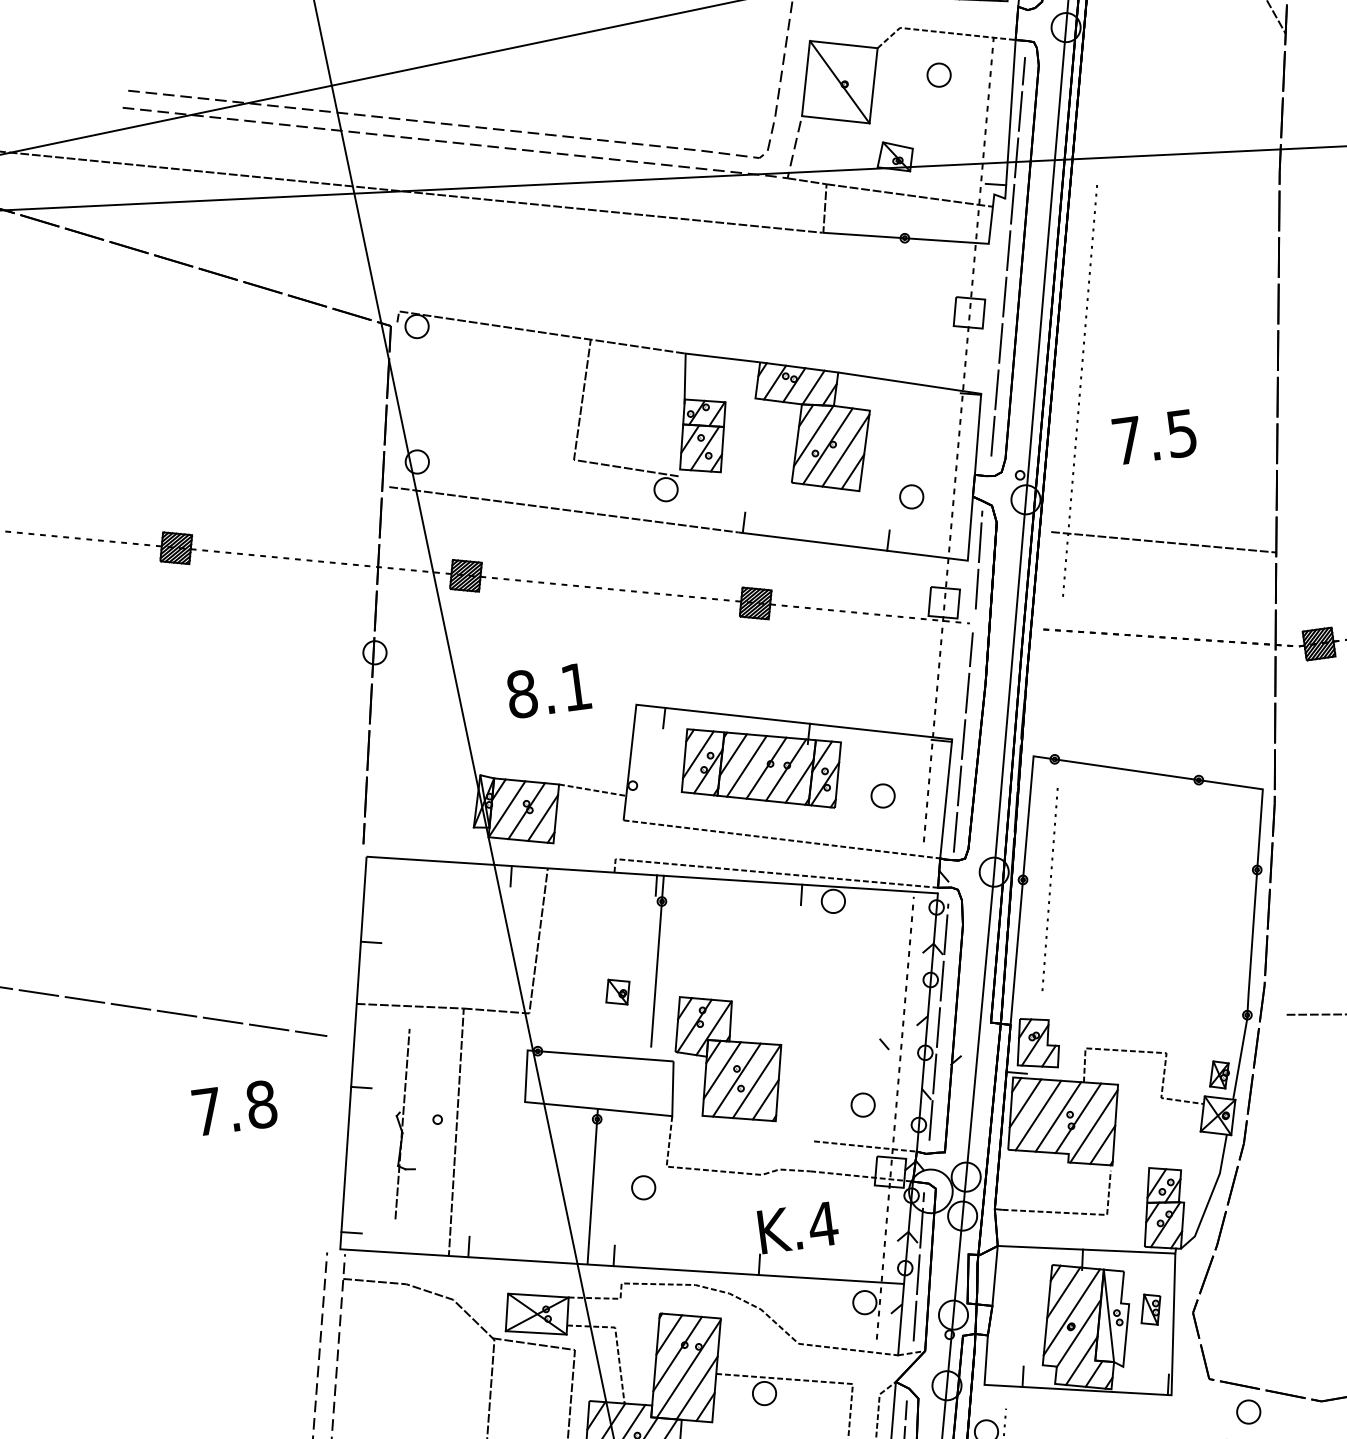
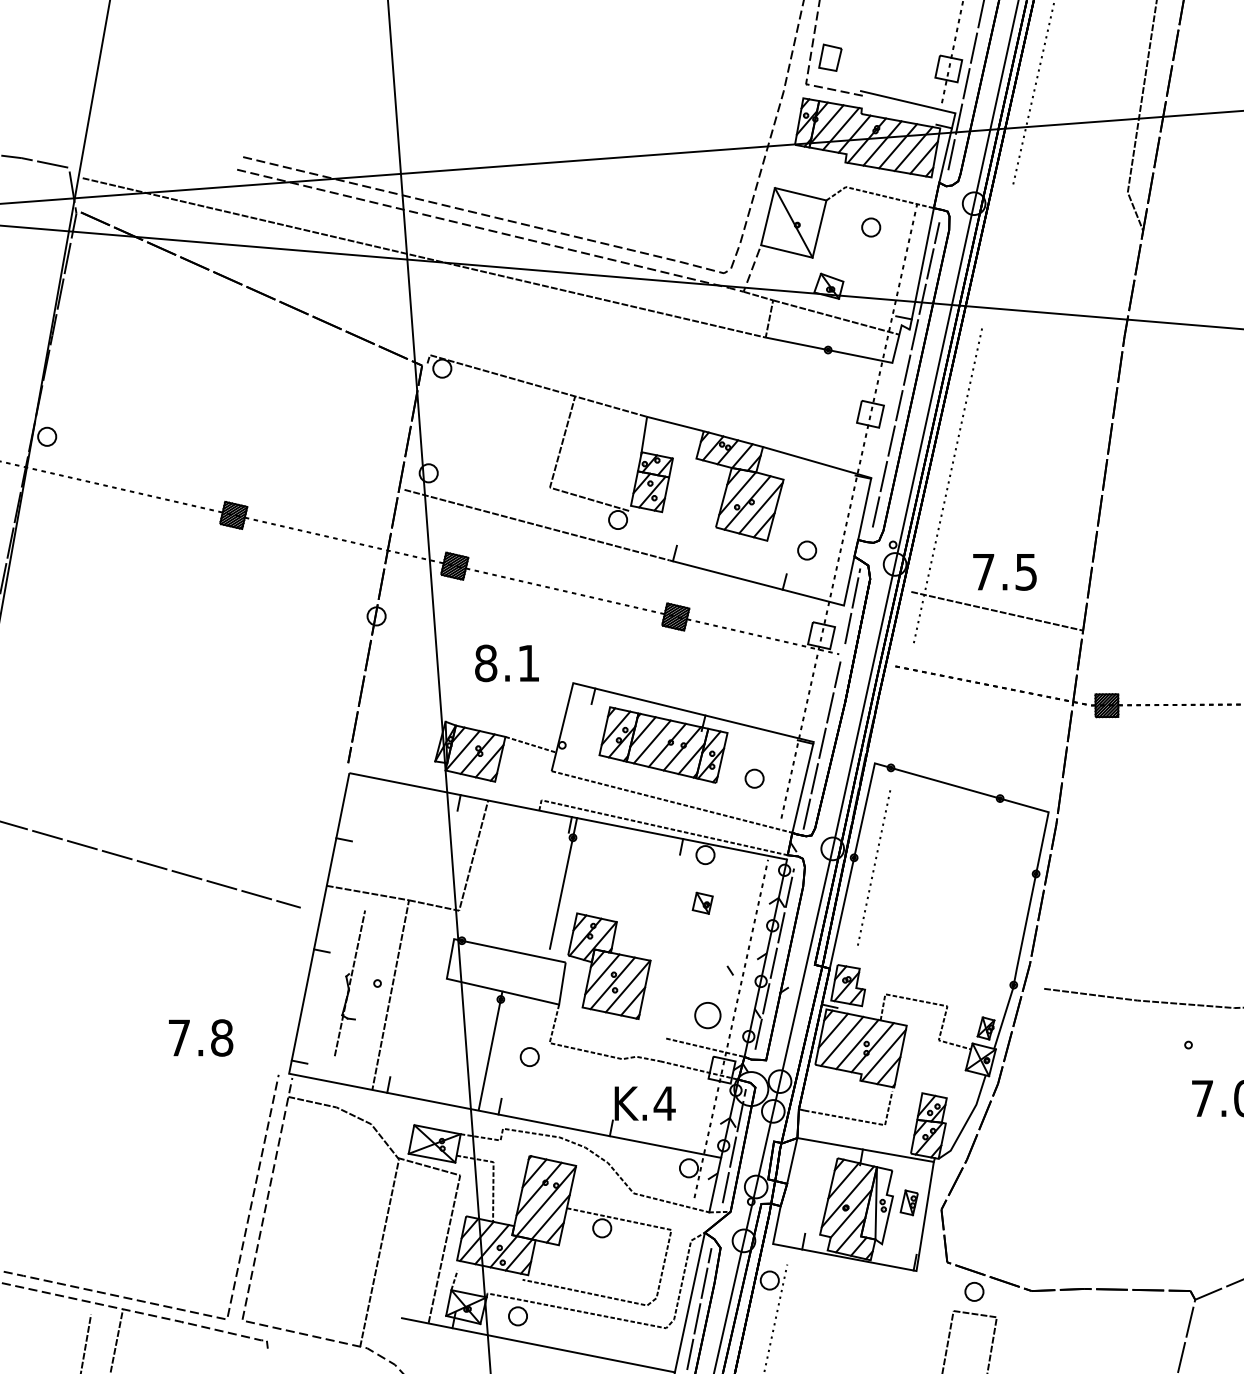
text: (1154, 437) -> (1004, 572), moved
part: (617, 991) -> (702, 902), moved
part: (862, 1105) -> (707, 1015), size x1.4
text: (235, 1107) -> (201, 1037), moved

